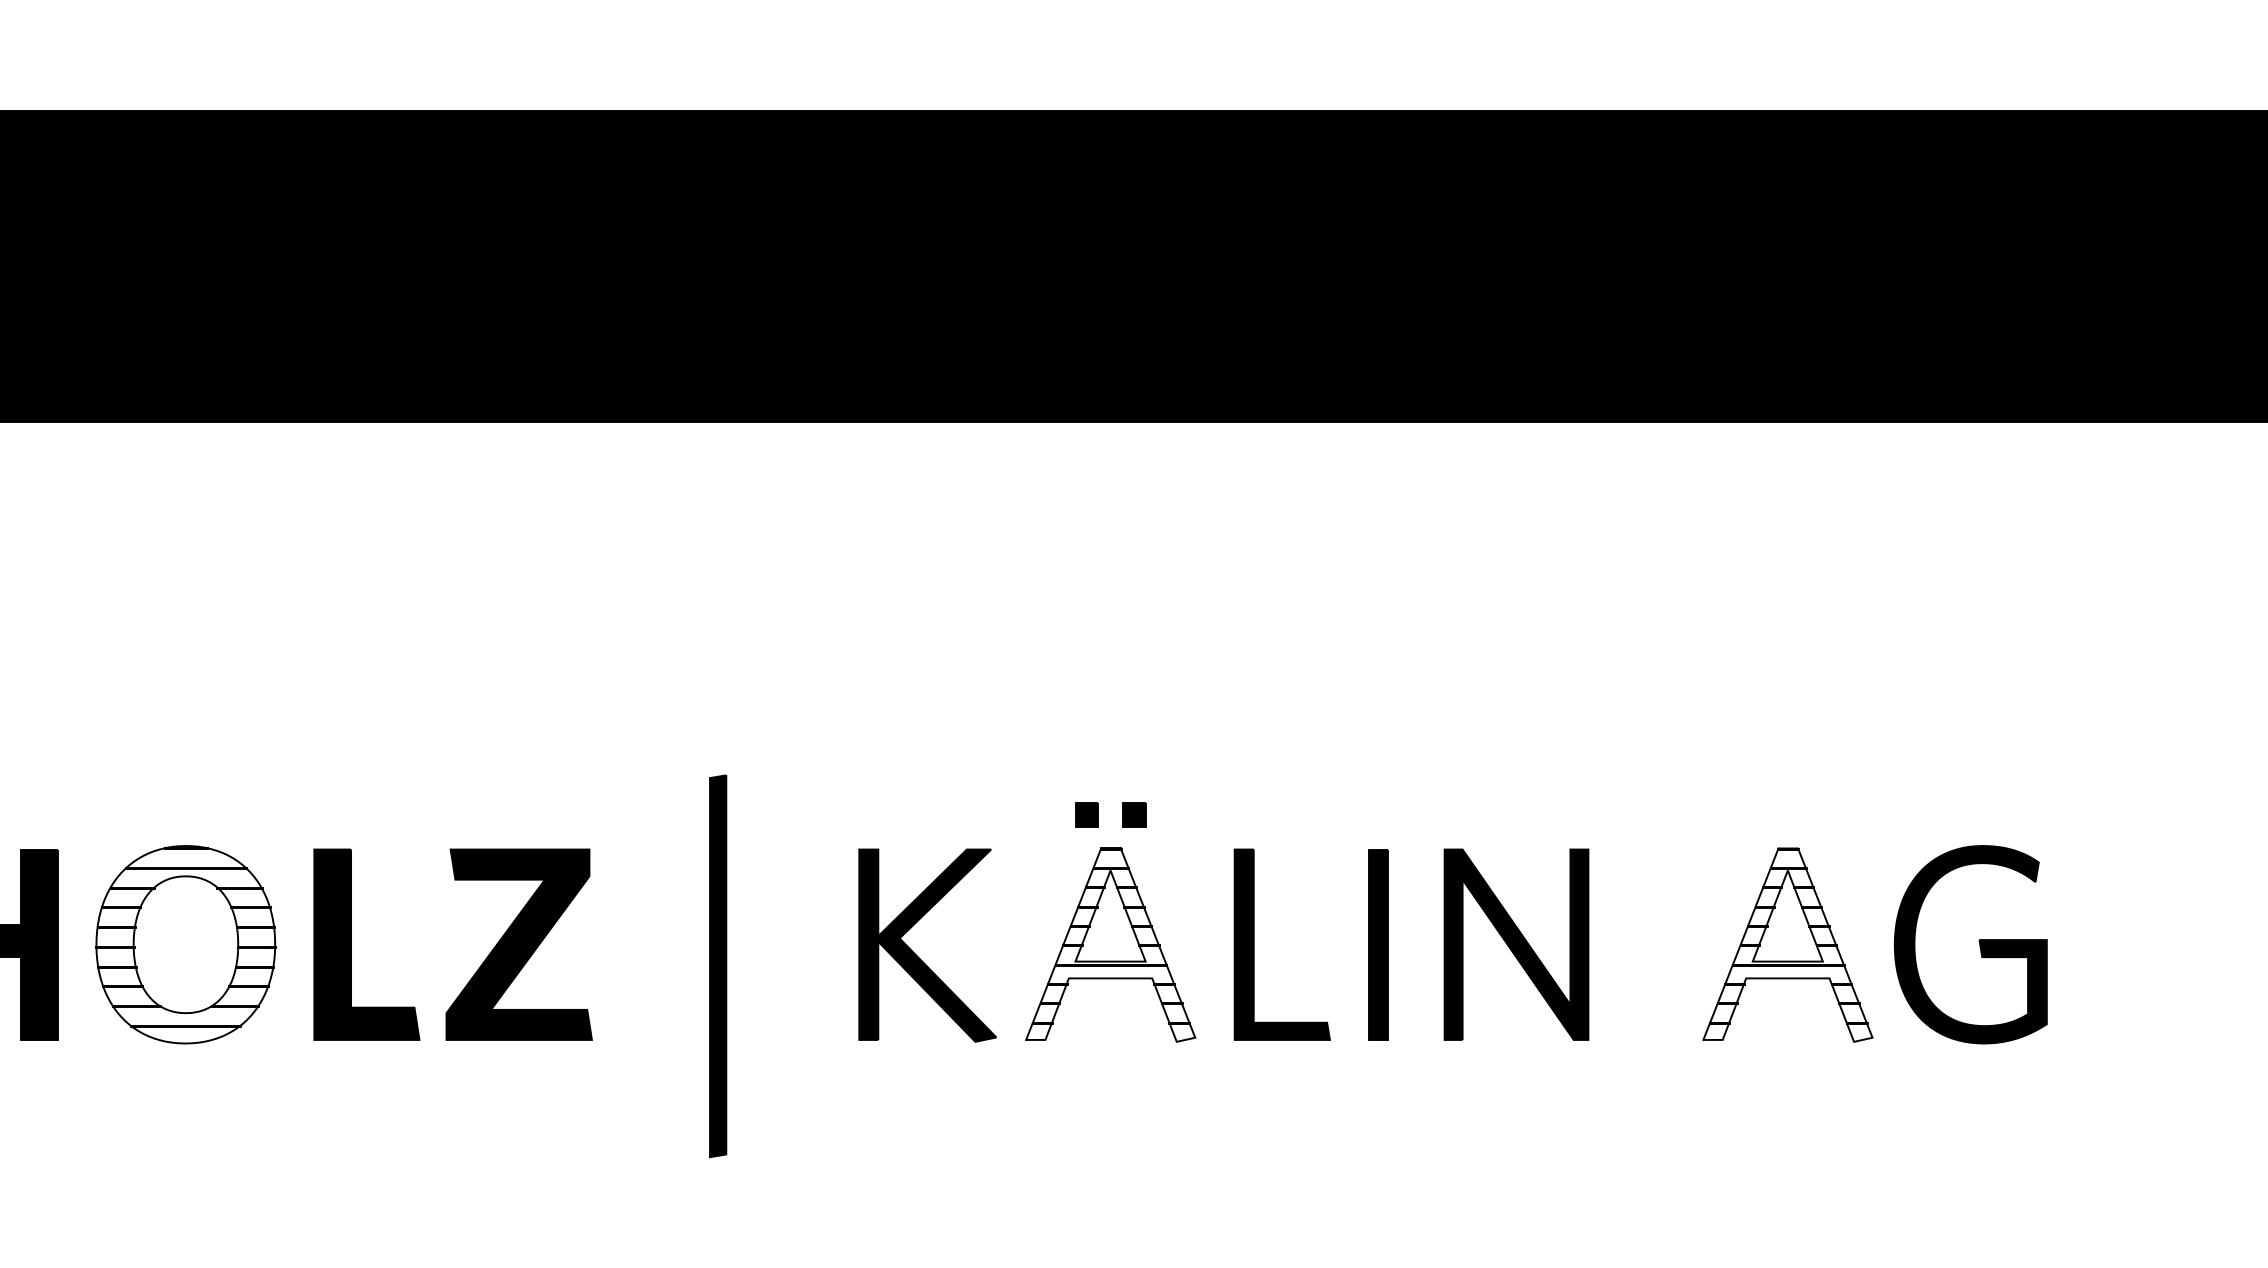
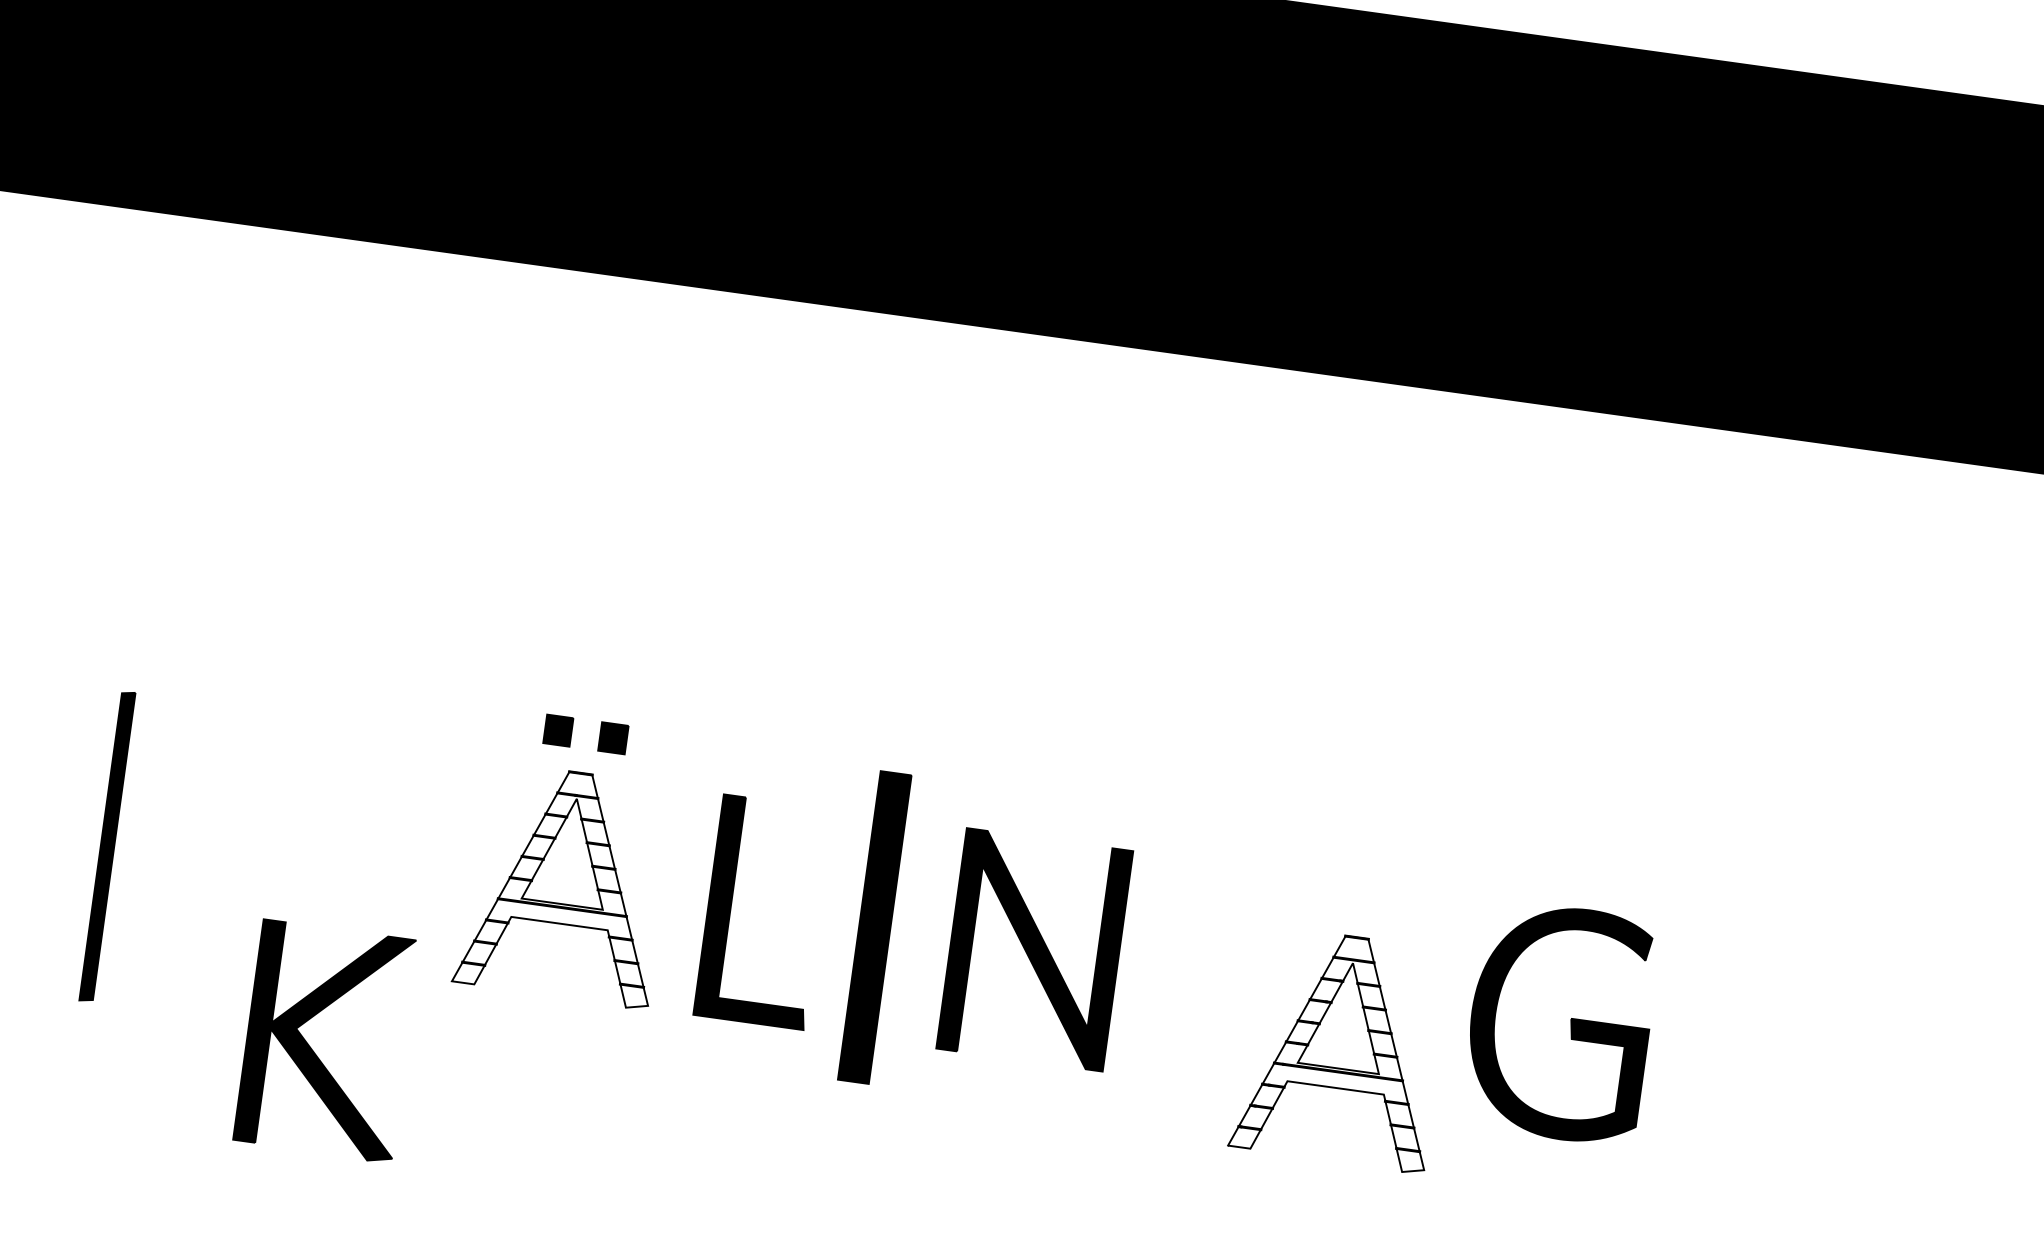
part: (1378, 944) -> (875, 927), size x1.4
part: (1787, 944) -> (1340, 1048), moved
part: (917, 955) -> (314, 1051), moved
part: (718, 966) -> (107, 846), size x0.7

